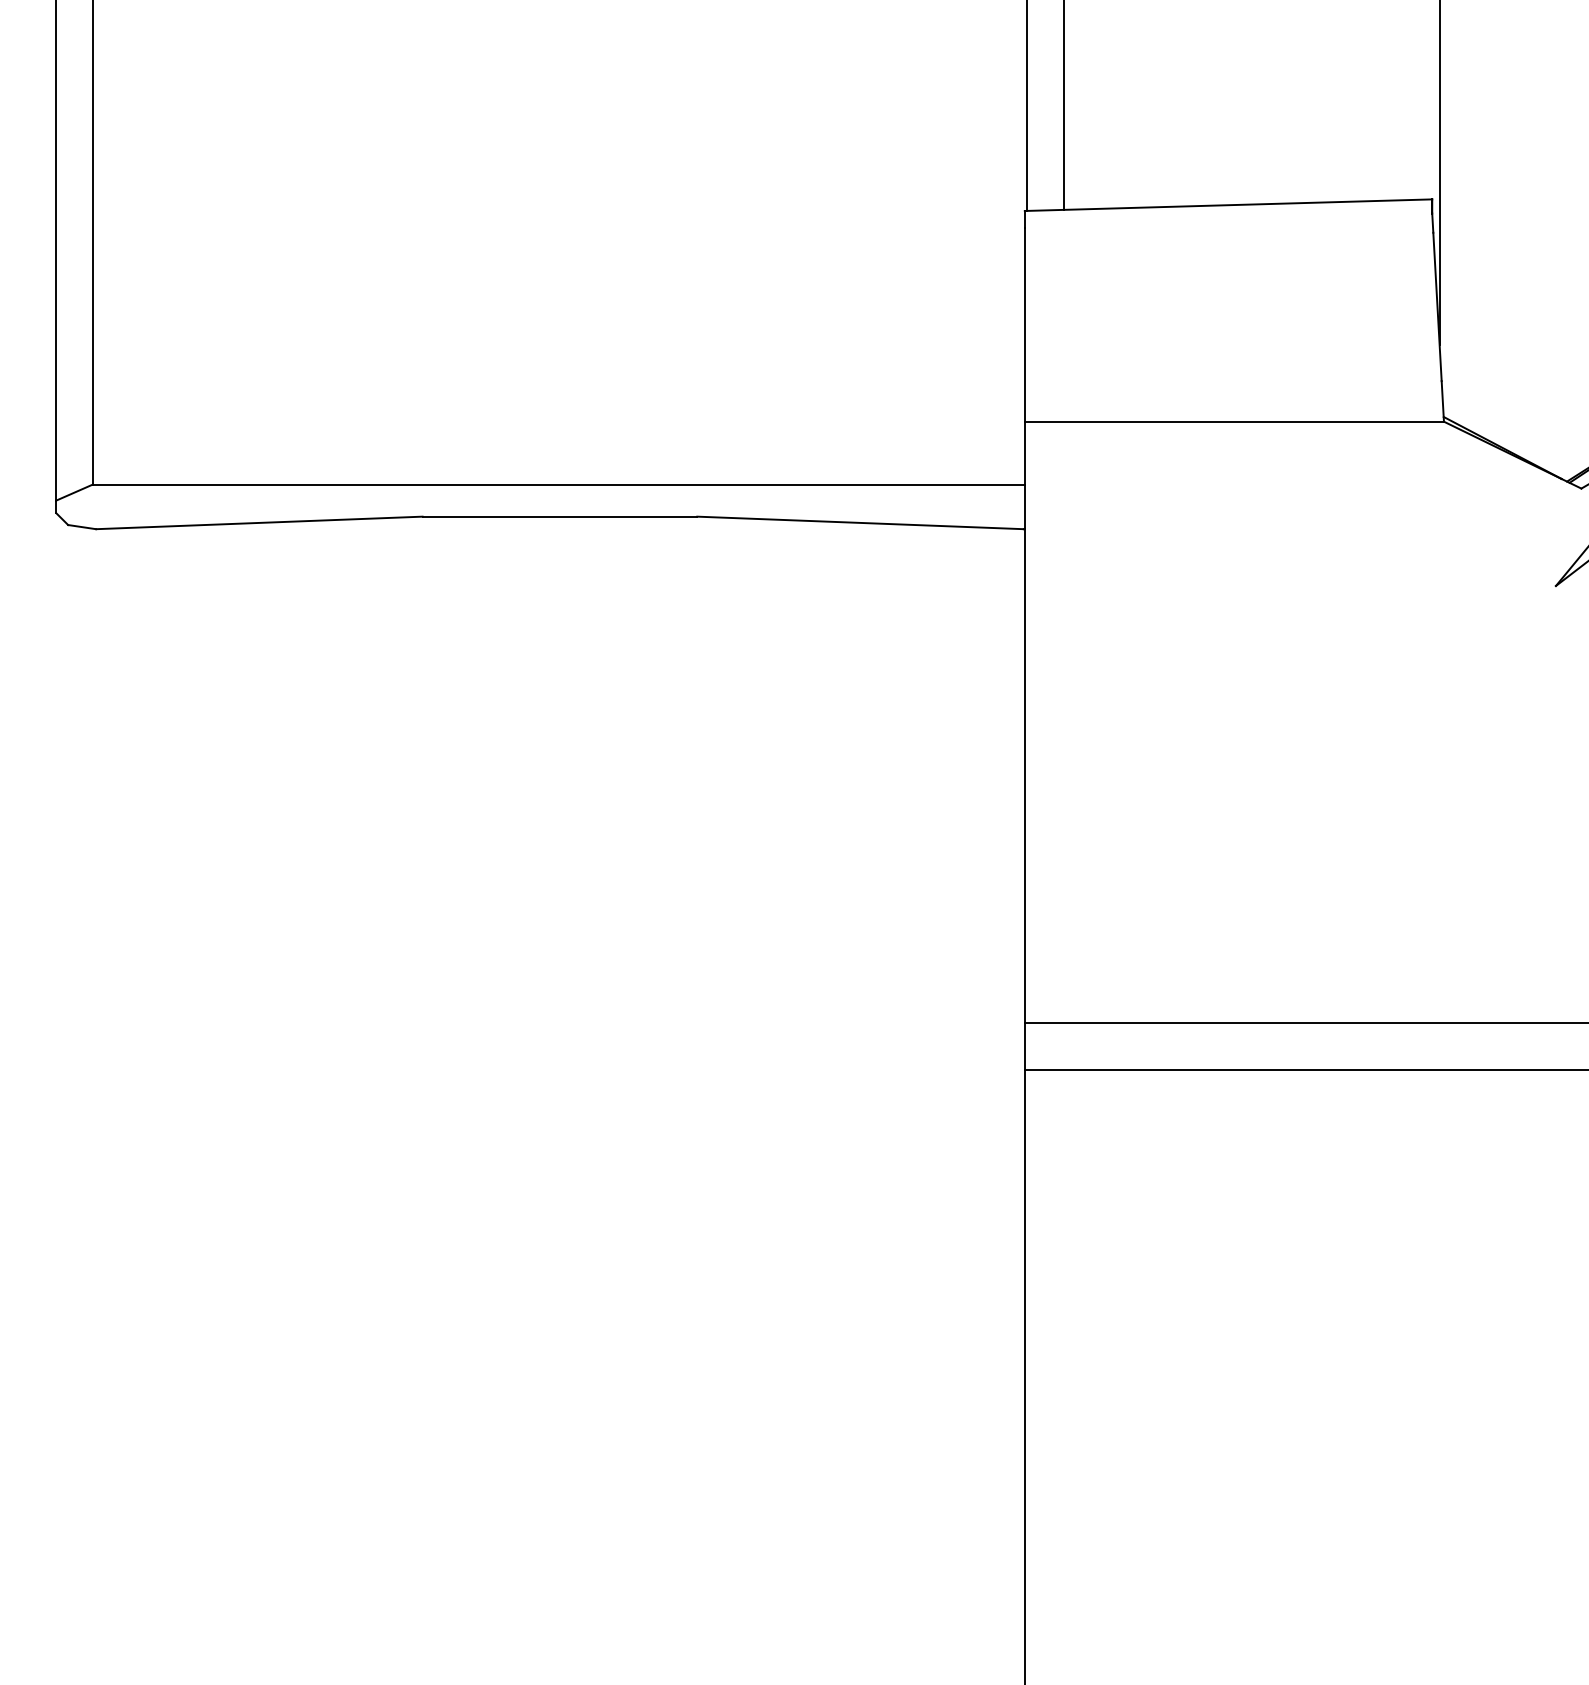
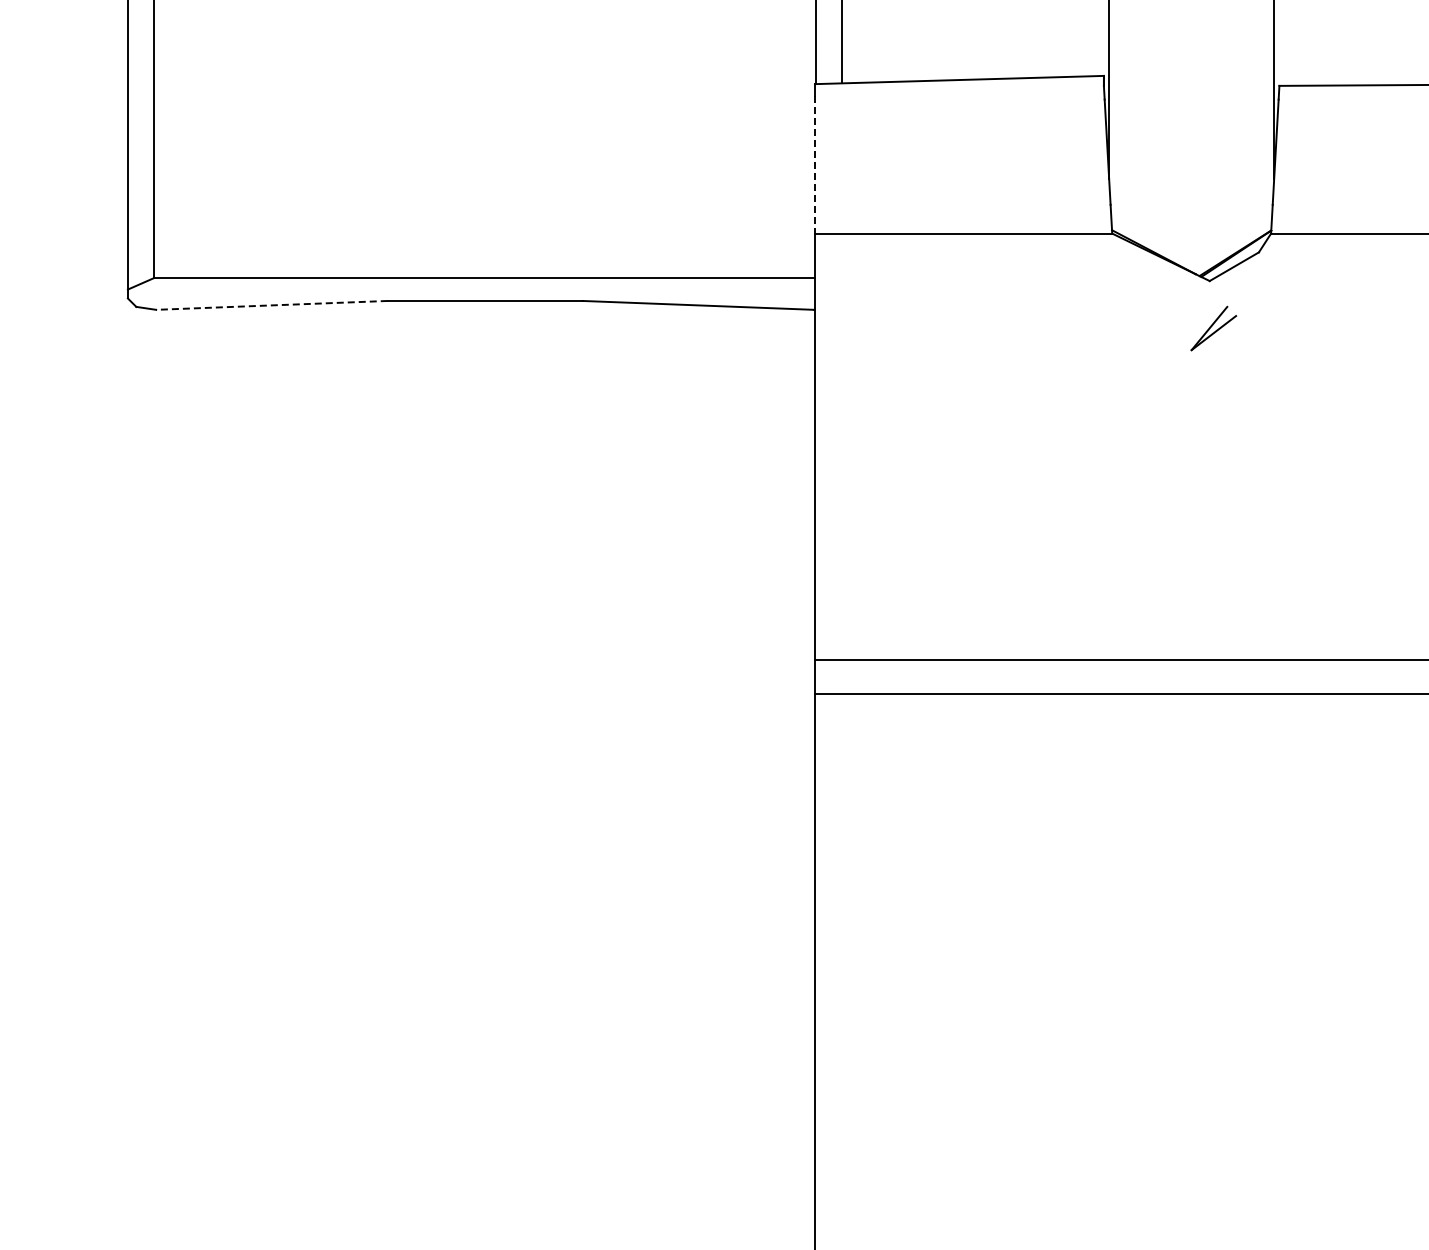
line: (1024, 324) -> (814, 164), solid -> dashed
line: (258, 523) -> (271, 305), solid -> dashed

